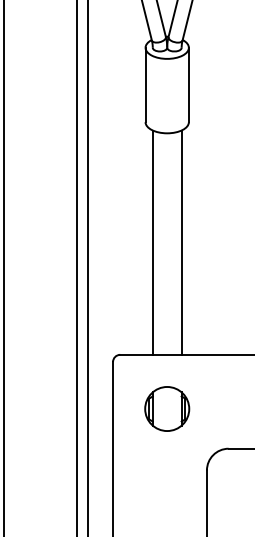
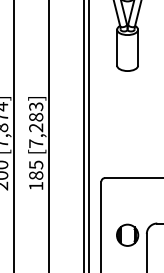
line: (152, 241) -> (120, 123), removed
line: (181, 241) -> (134, 123), removed
part: (166, 407) -> (127, 234), moved

